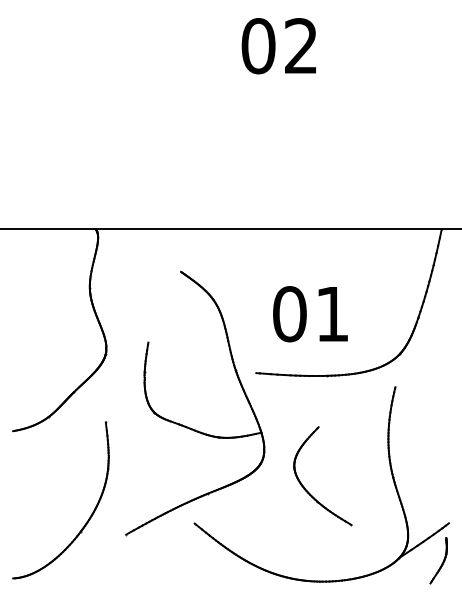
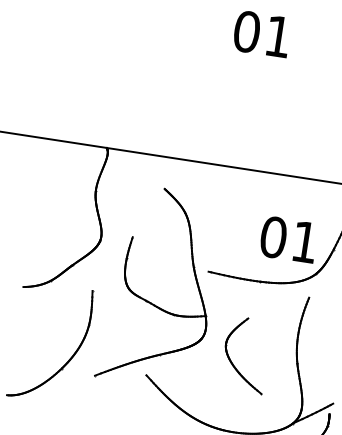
text: (300, 45) -> (277, 36), 02 -> 01
text: (310, 314) -> (288, 239), moved

